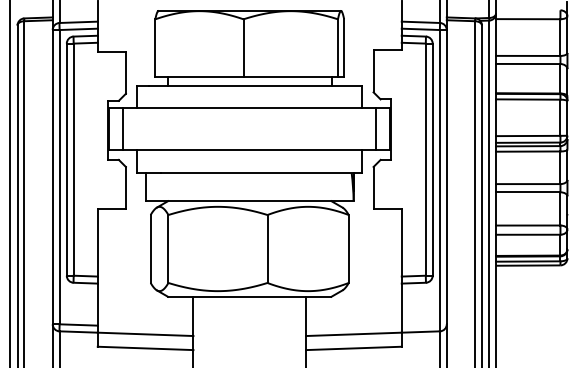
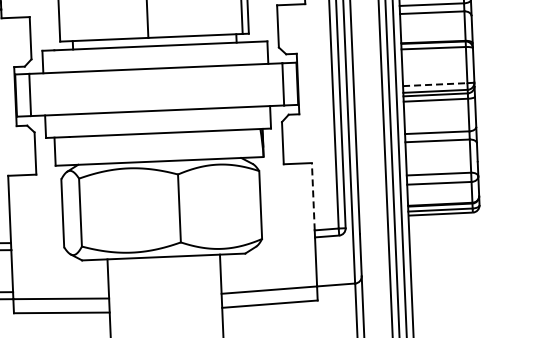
line: (528, 136) -> (435, 85), solid -> dashed
line: (401, 242) -> (313, 196), solid -> dashed

